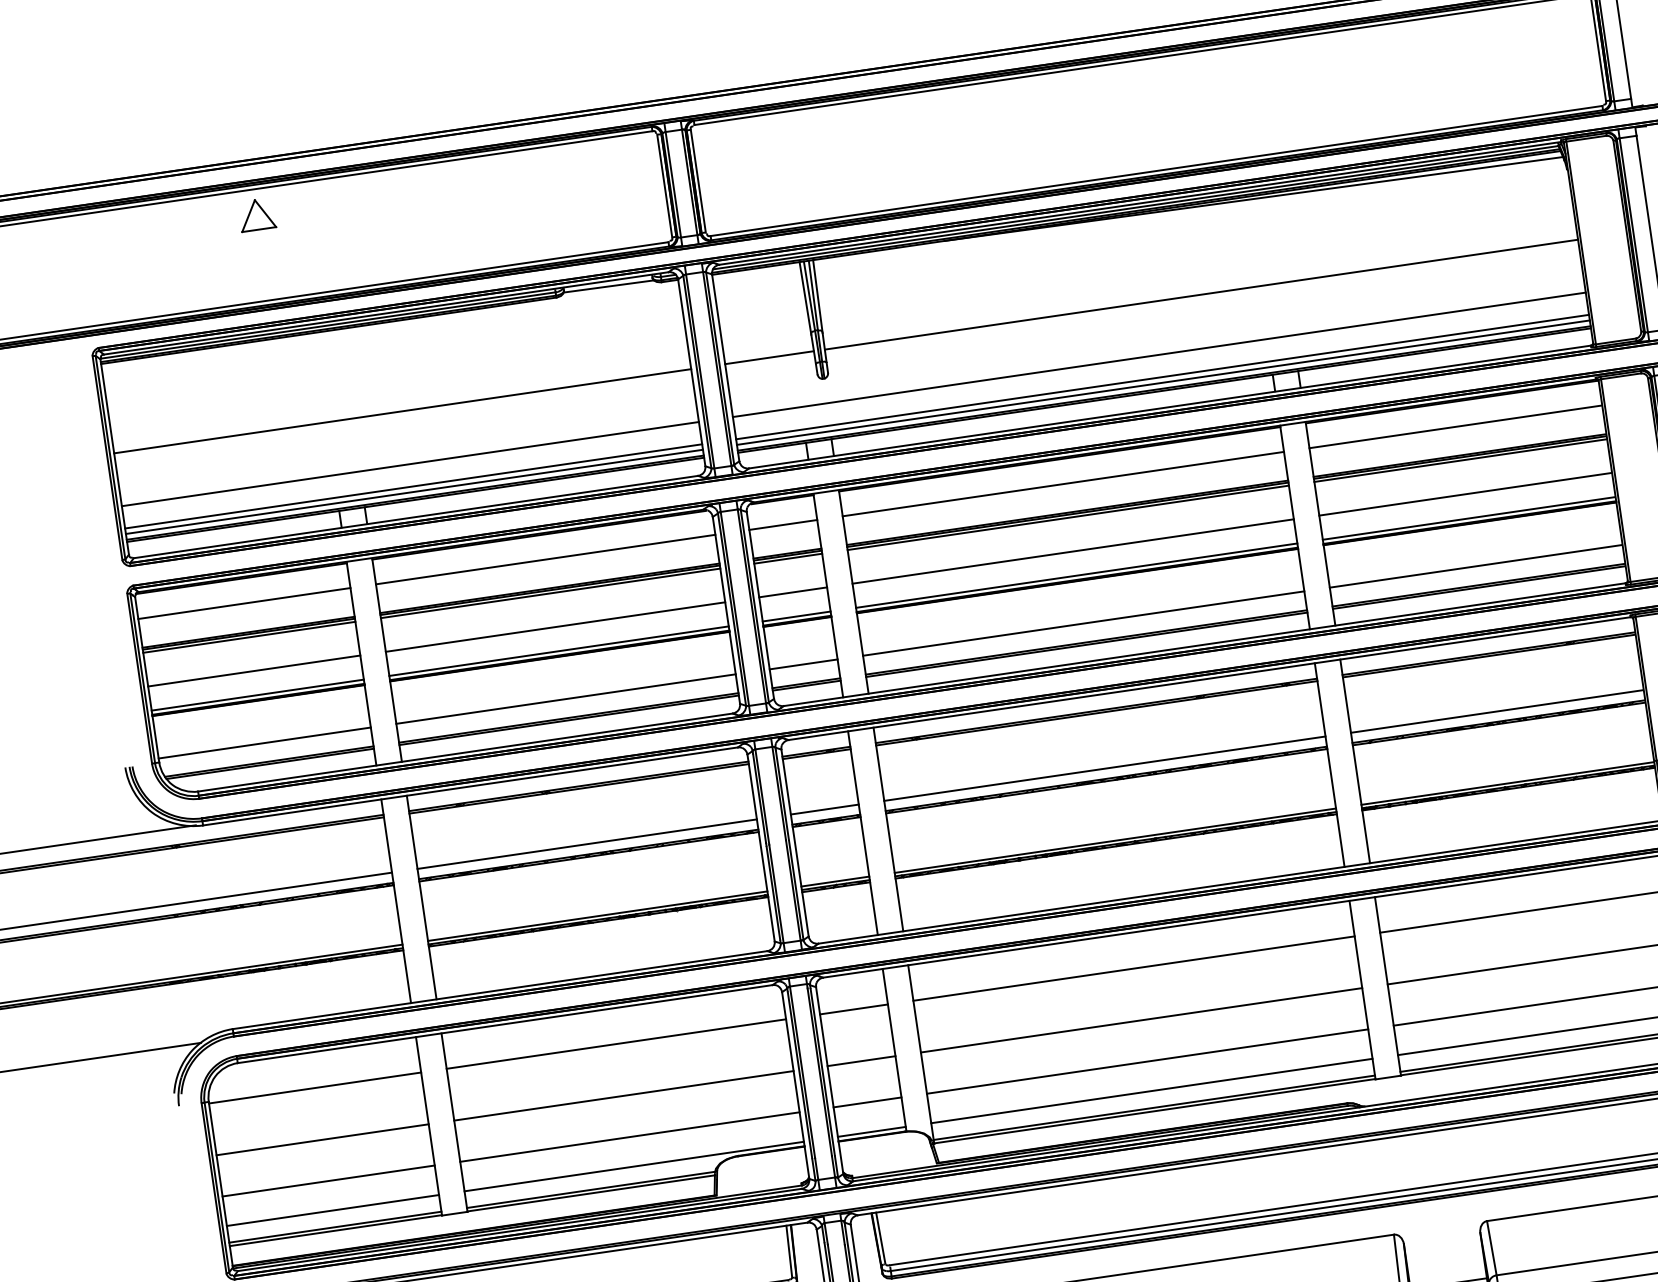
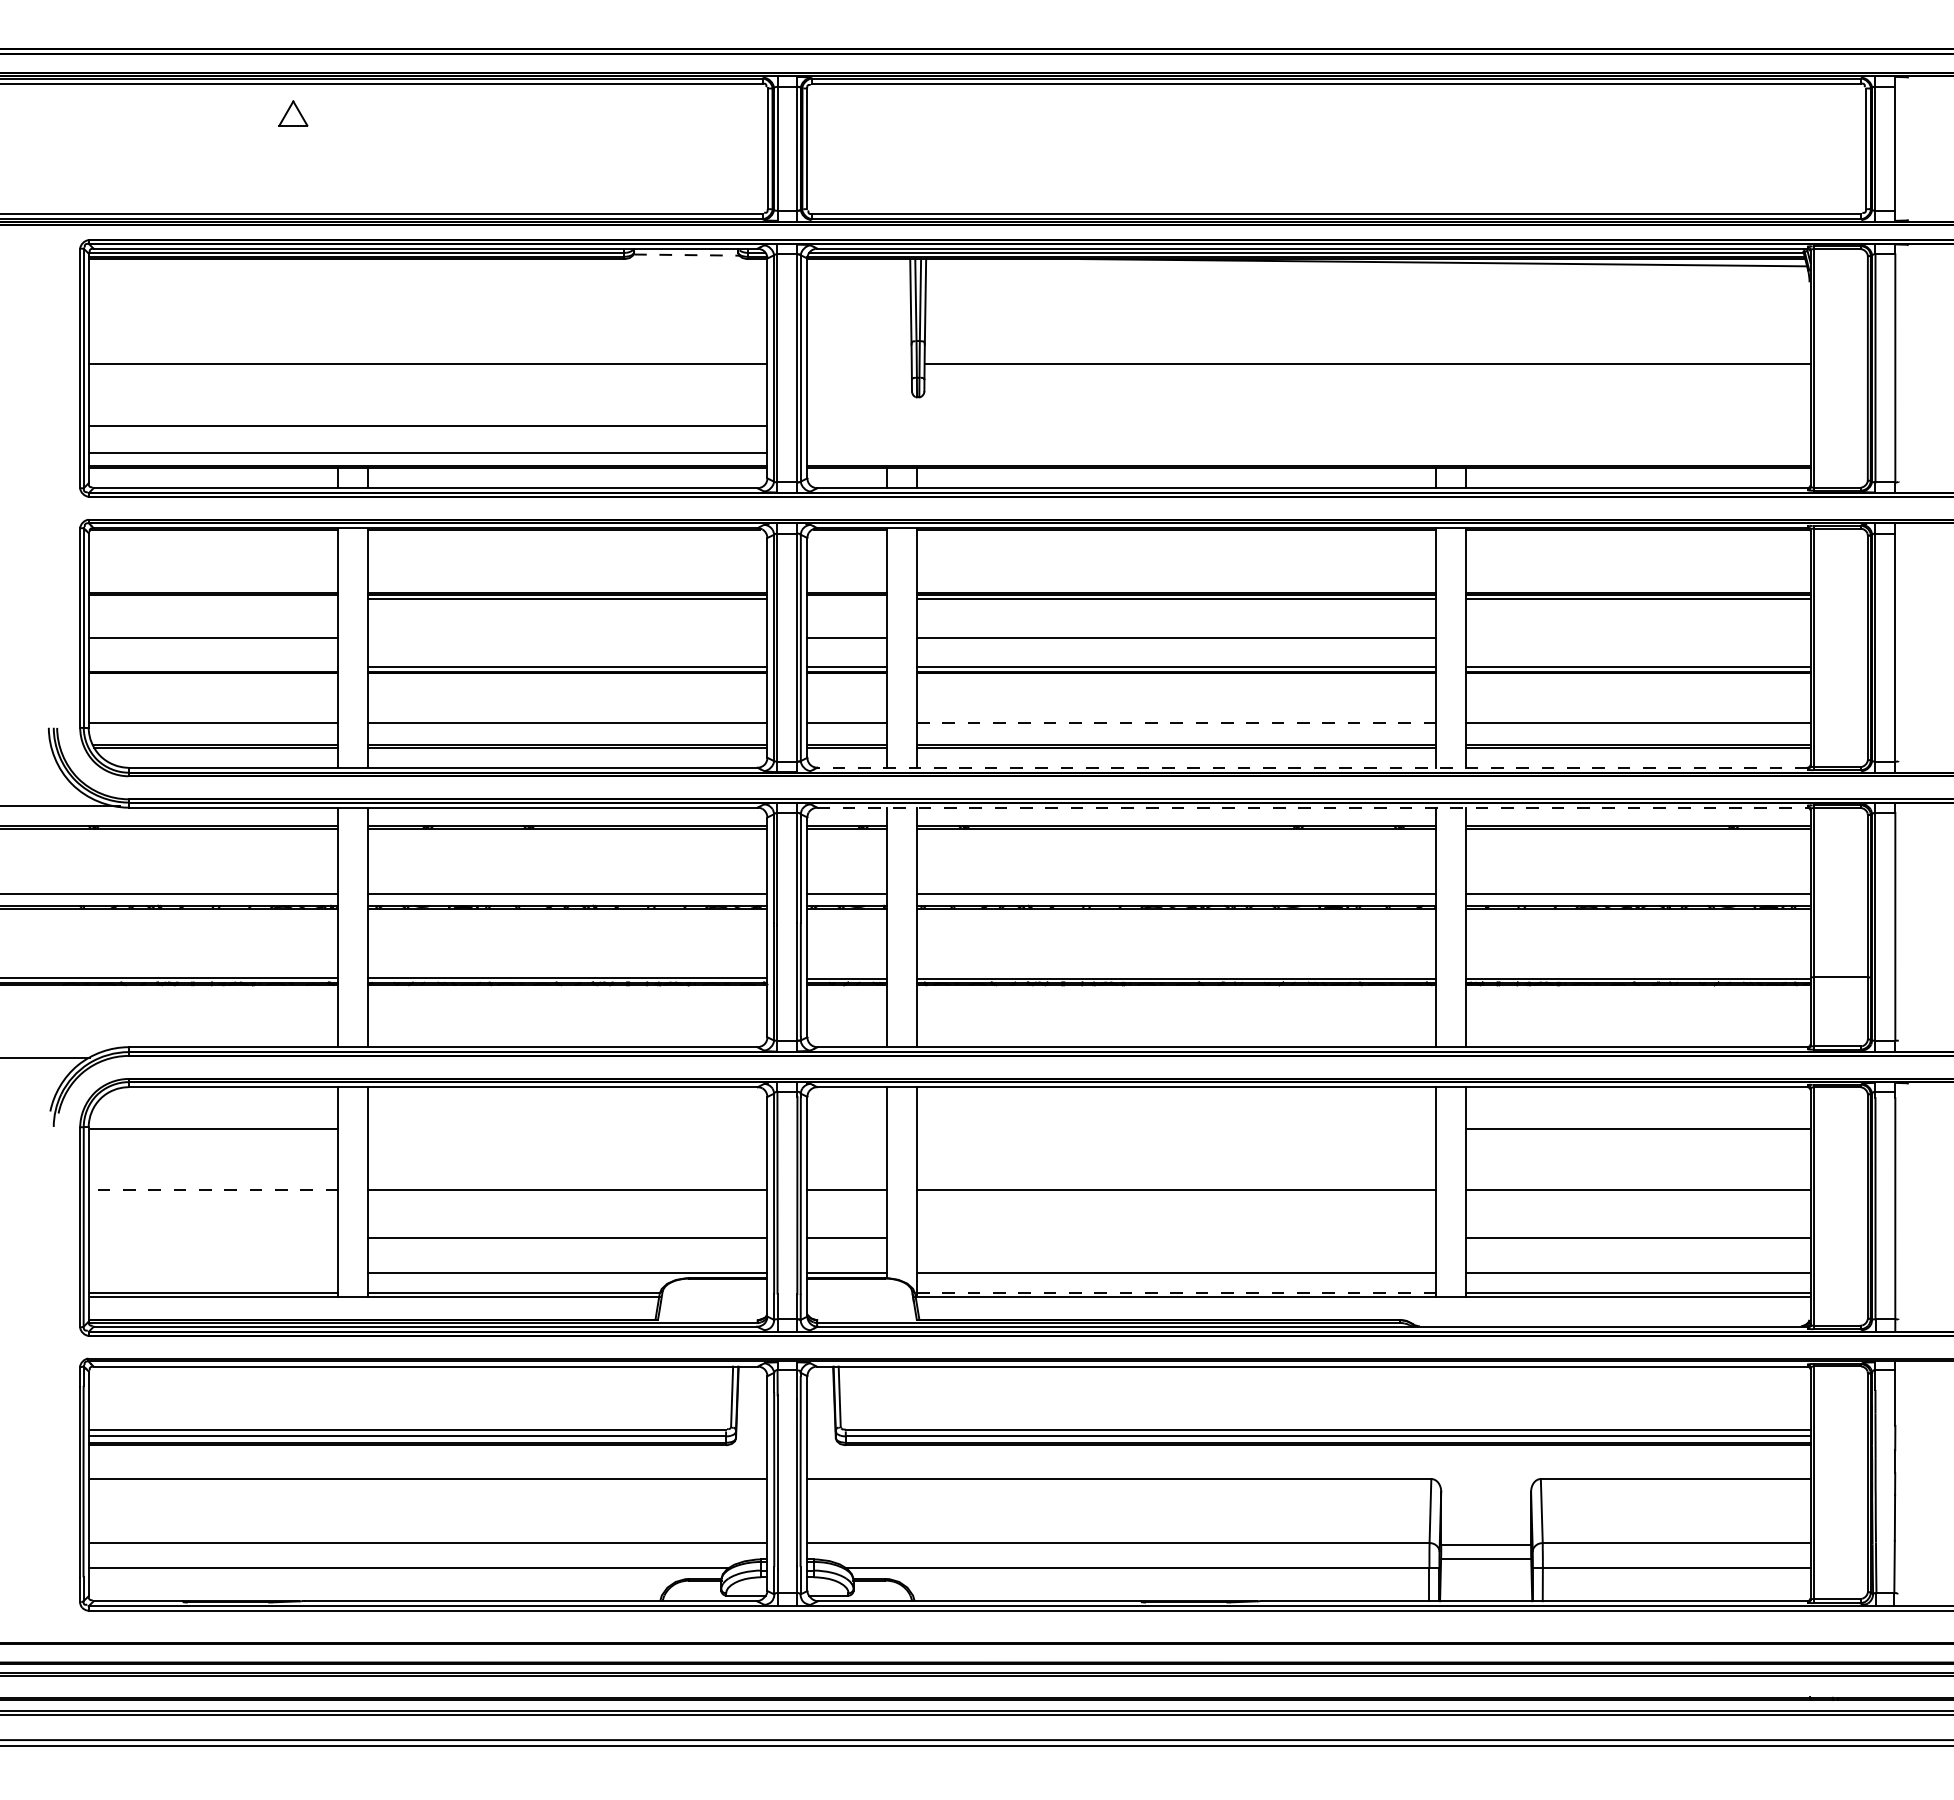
part: (257, 214) -> (293, 113), size x0.7
line: (608, 286) -> (686, 255), solid -> dashed
line: (1158, 355) -> (1308, 426), removed
line: (769, 358) -> (859, 364), removed
line: (1162, 377) -> (1308, 452), removed
line: (1163, 383) -> (1308, 459), removed
line: (1455, 427) -> (1637, 559), removed
line: (1063, 484) -> (1176, 559), removed
line: (414, 492) -> (427, 459), removed
line: (1464, 494) -> (1637, 638), removed
line: (783, 525) -> (847, 559), removed
line: (788, 558) -> (847, 598), removed
line: (545, 560) -> (567, 559), removed
line: (244, 603) -> (213, 559), removed
line: (1083, 623) -> (1176, 723), solid -> dashed
line: (555, 627) -> (567, 638), removed
line: (249, 637) -> (213, 598), removed
line: (1204, 644) -> (1312, 767), solid -> dashed
line: (1209, 678) -> (1312, 807), solid -> dashed
line: (257, 694) -> (213, 666), removed
line: (1133, 968) -> (1176, 1128), removed
line: (854, 1009) -> (847, 1128), removed
line: (616, 1043) -> (567, 1128), removed
line: (1147, 1061) -> (1176, 1238), removed
line: (1154, 1107) -> (1176, 1292), solid -> dashed
line: (322, 1139) -> (213, 1189), solid -> dashed
line: (328, 1181) -> (213, 1238), removed
line: (332, 1210) -> (213, 1272), removed

